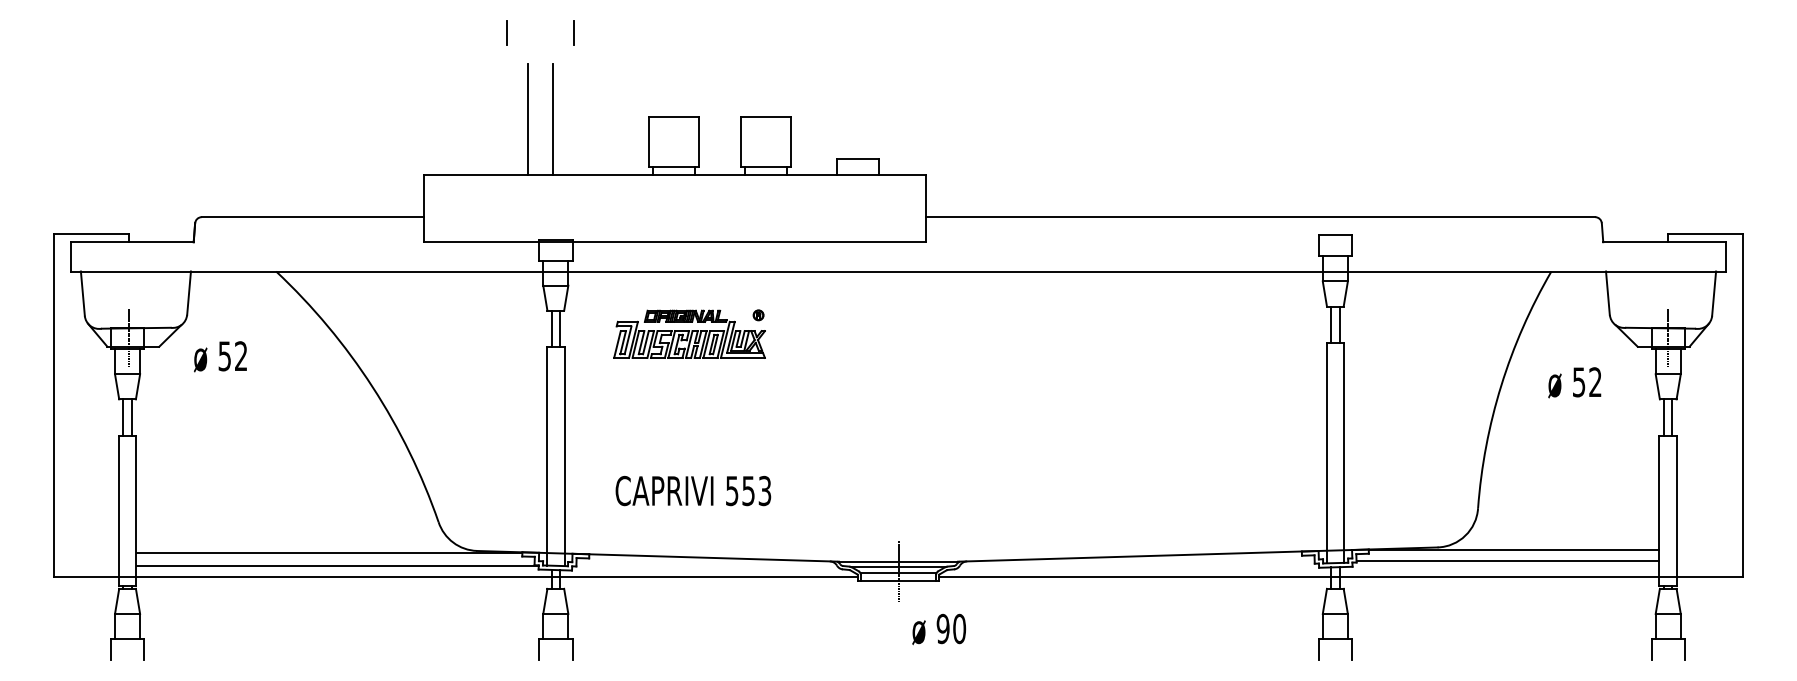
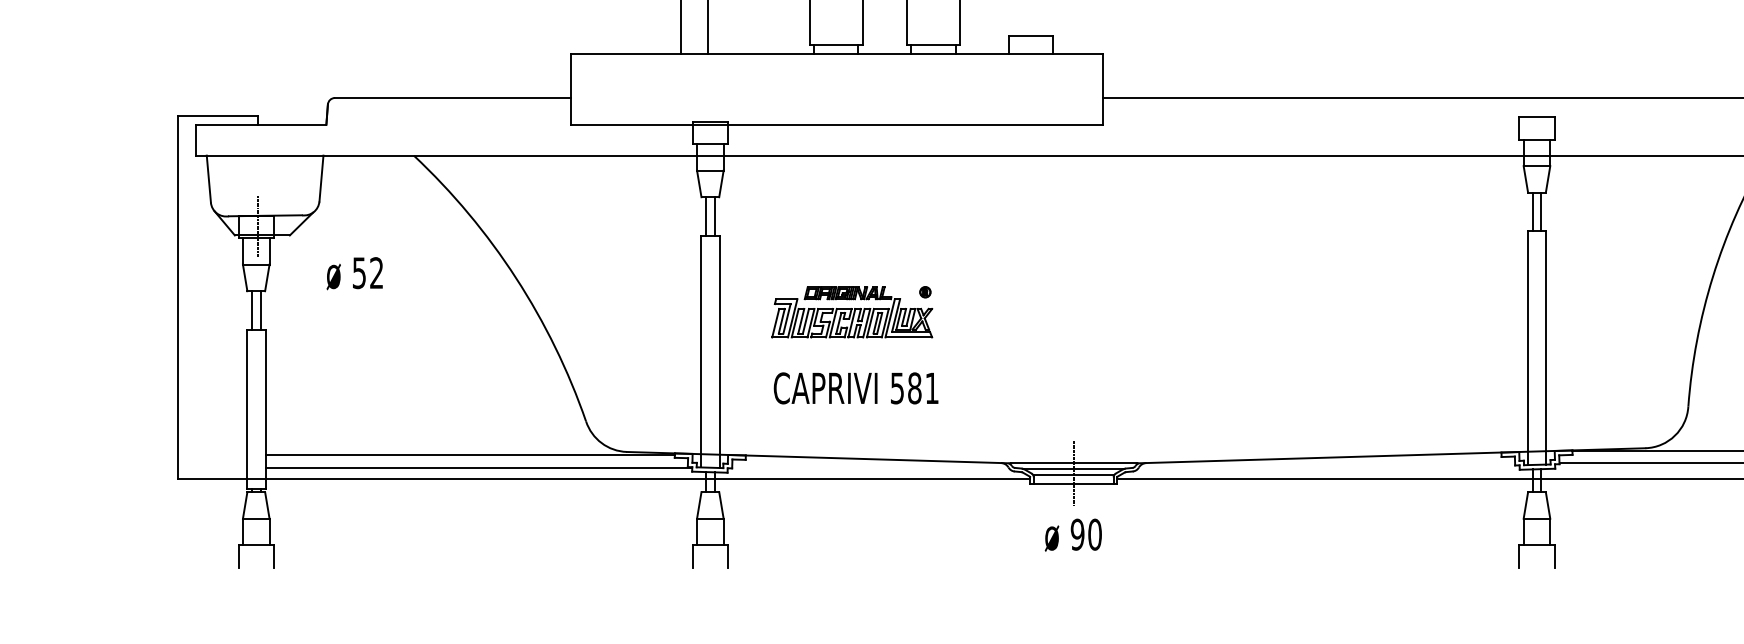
part: (689, 333) -> (852, 311), moved
text: (220, 356) -> (354, 273), moved
text: (756, 490) -> (923, 387), 553 -> 581
text: (938, 629) -> (1072, 535), moved

